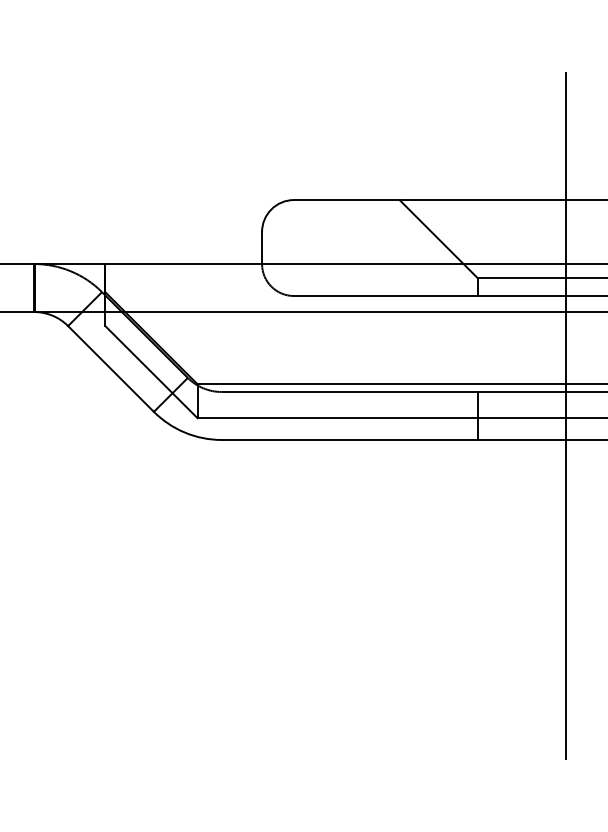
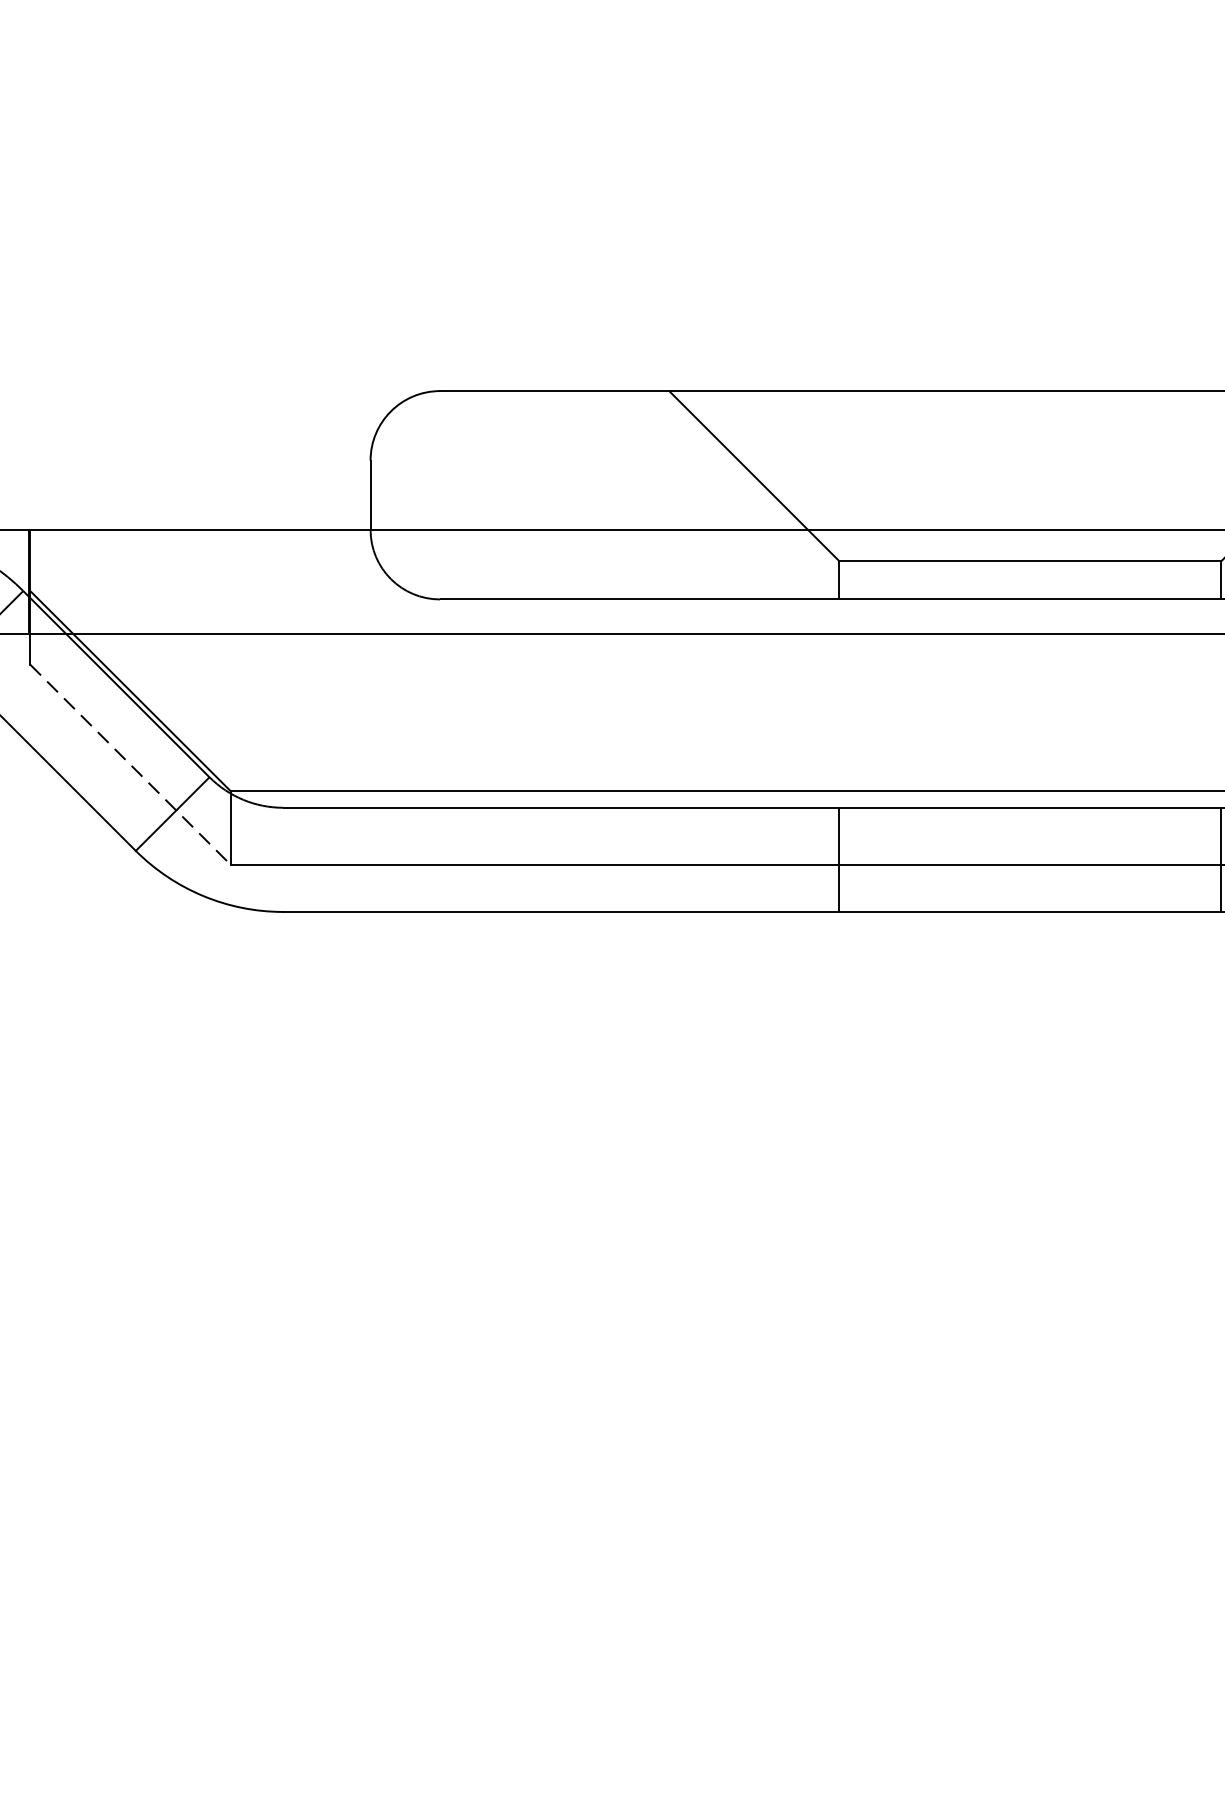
line: (151, 372) -> (130, 765), solid -> dashed
line: (565, 415) -> (1029, 858), removed

